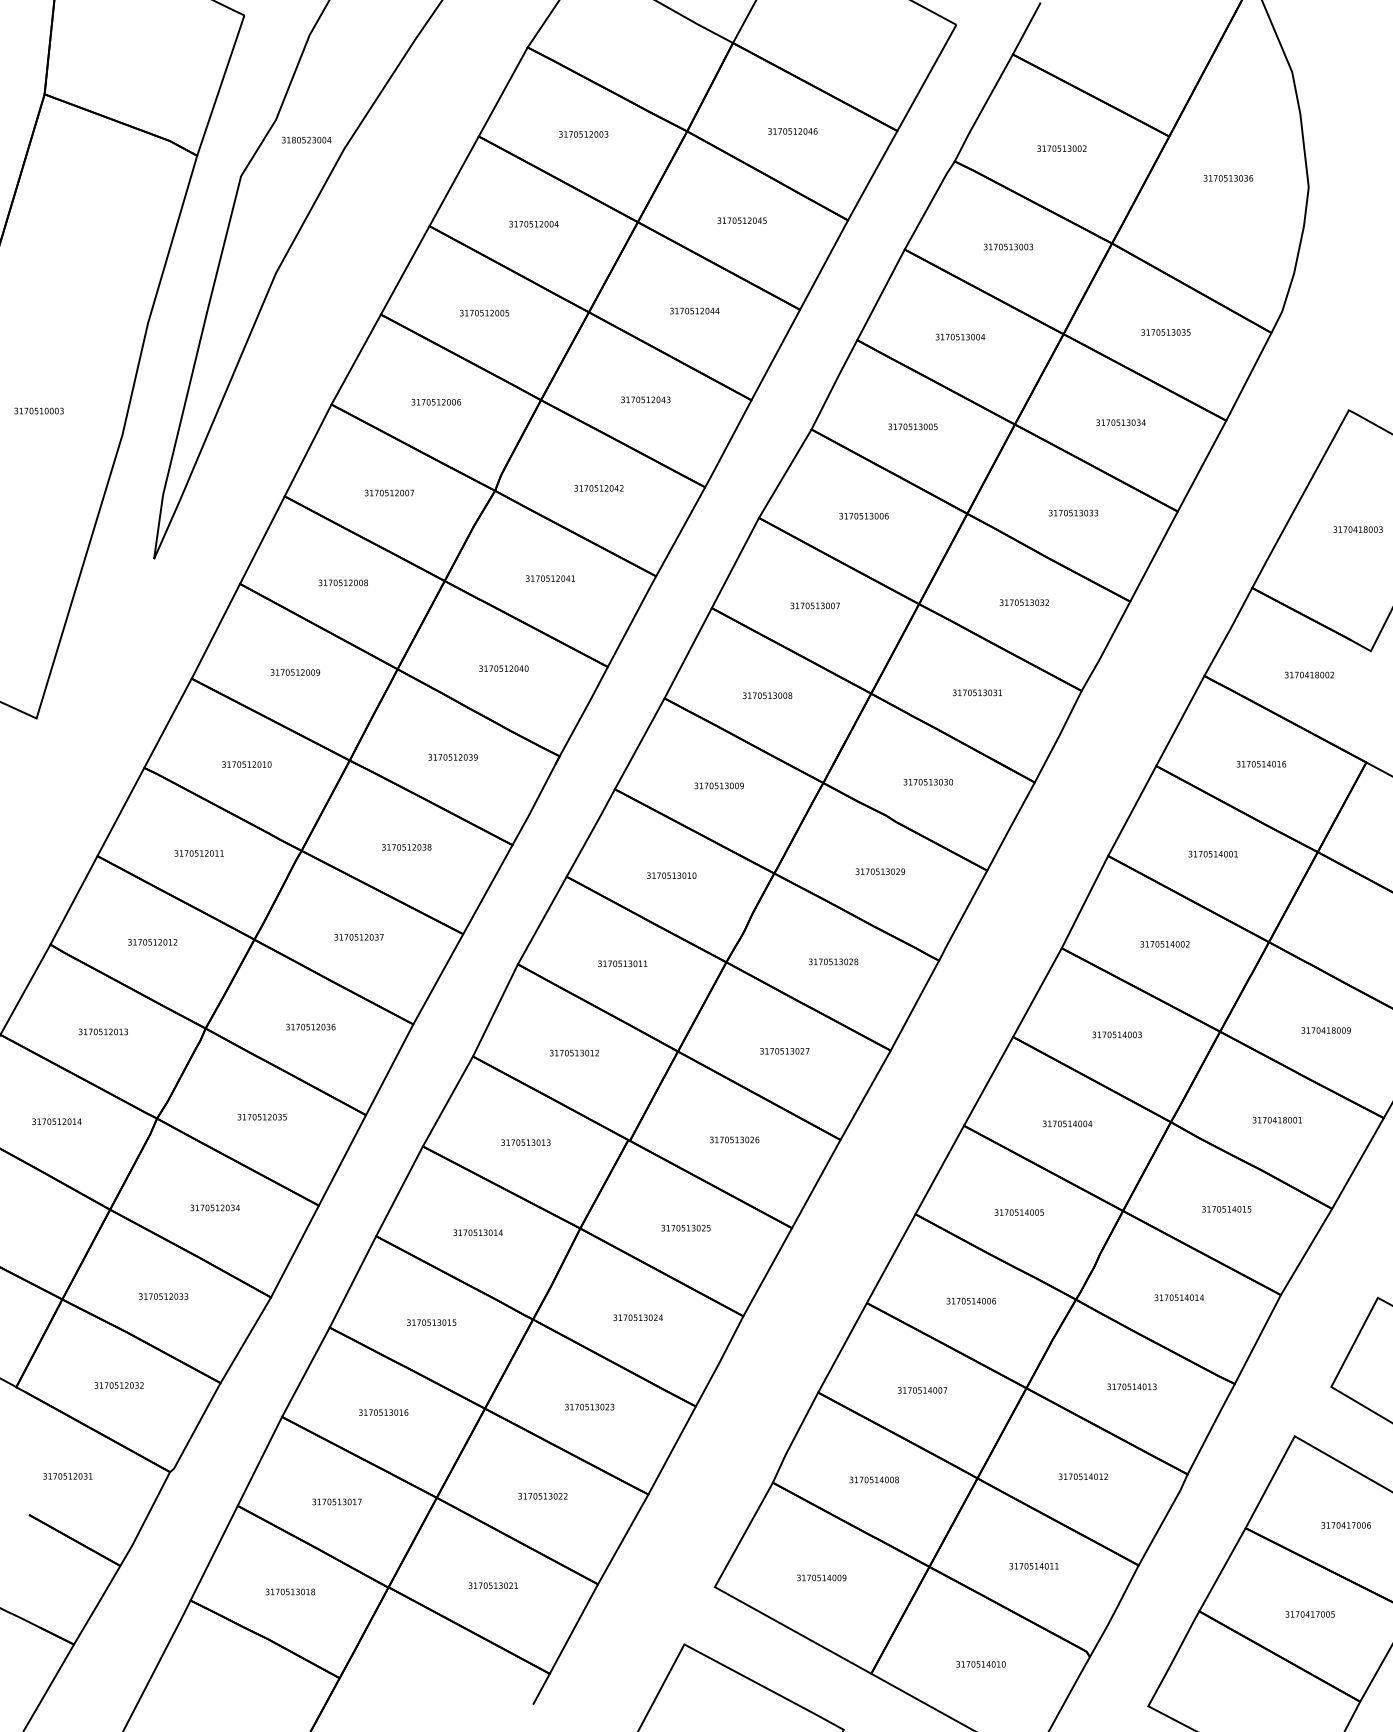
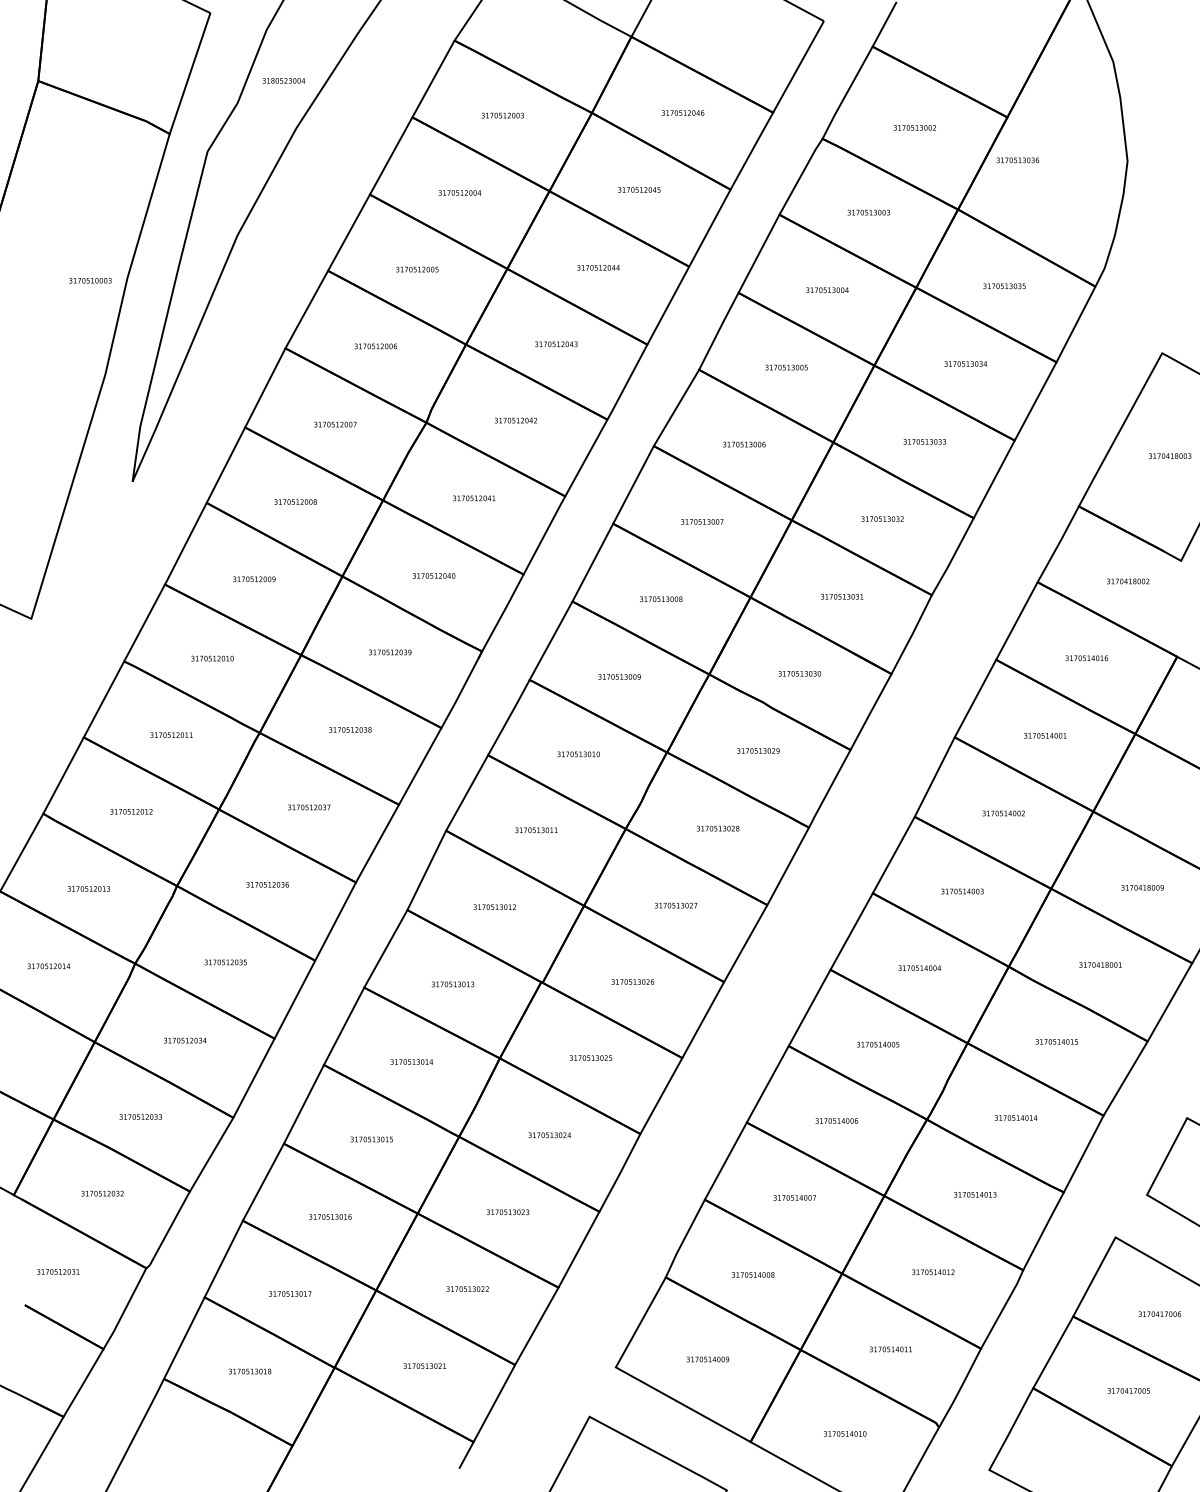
text: (306, 139) -> (283, 80), moved
text: (1228, 178) -> (1017, 160), moved
text: (38, 410) -> (89, 280), moved

